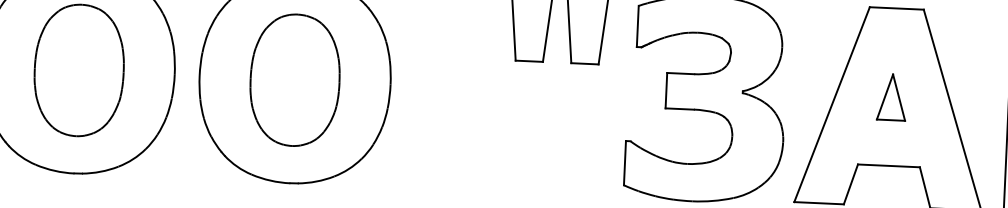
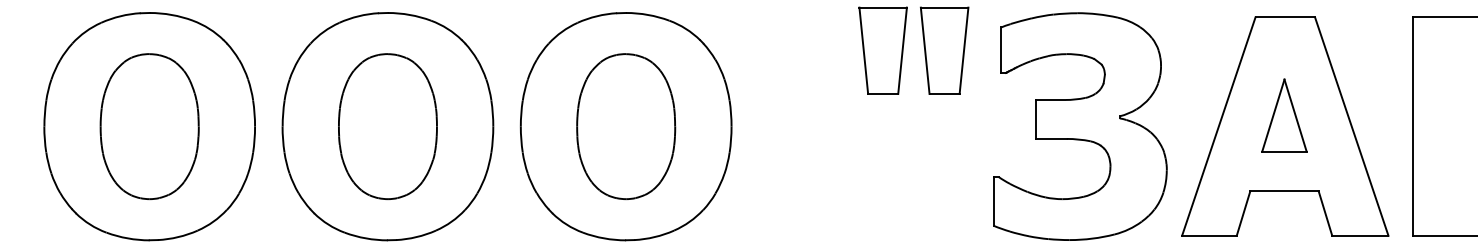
part: (892, 97) -> (1284, 115), size x1.43

